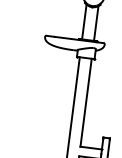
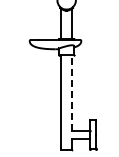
line: (85, 102) -> (71, 92), solid -> dashed

